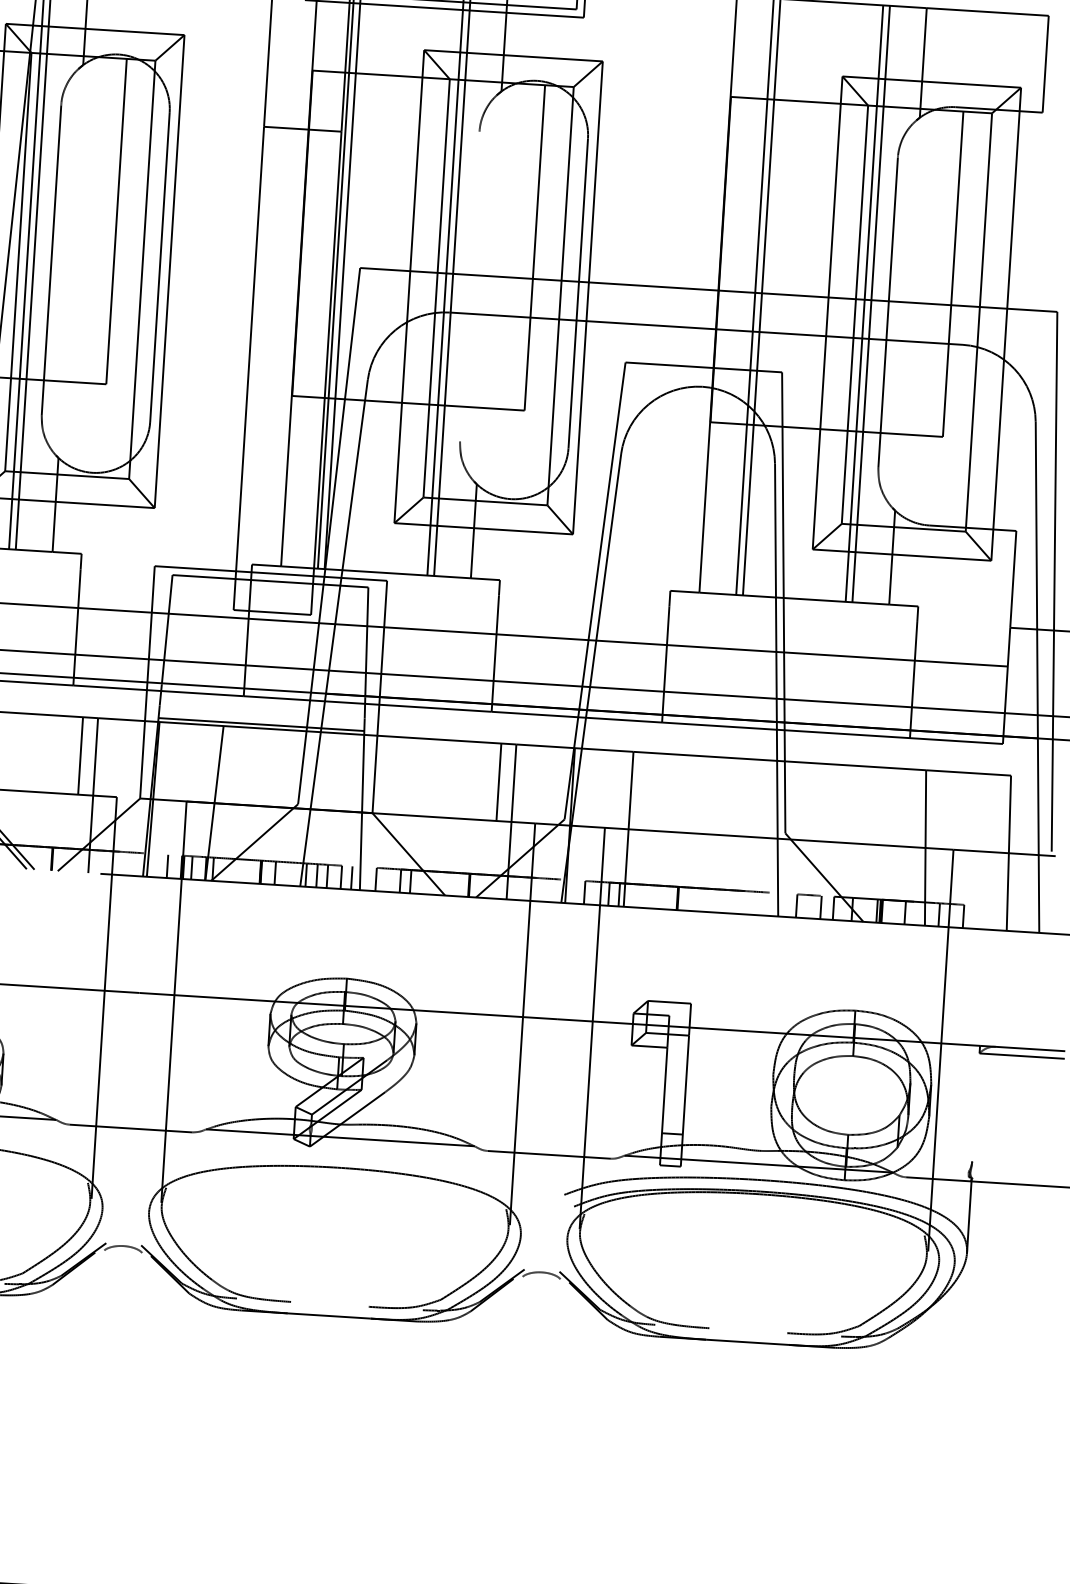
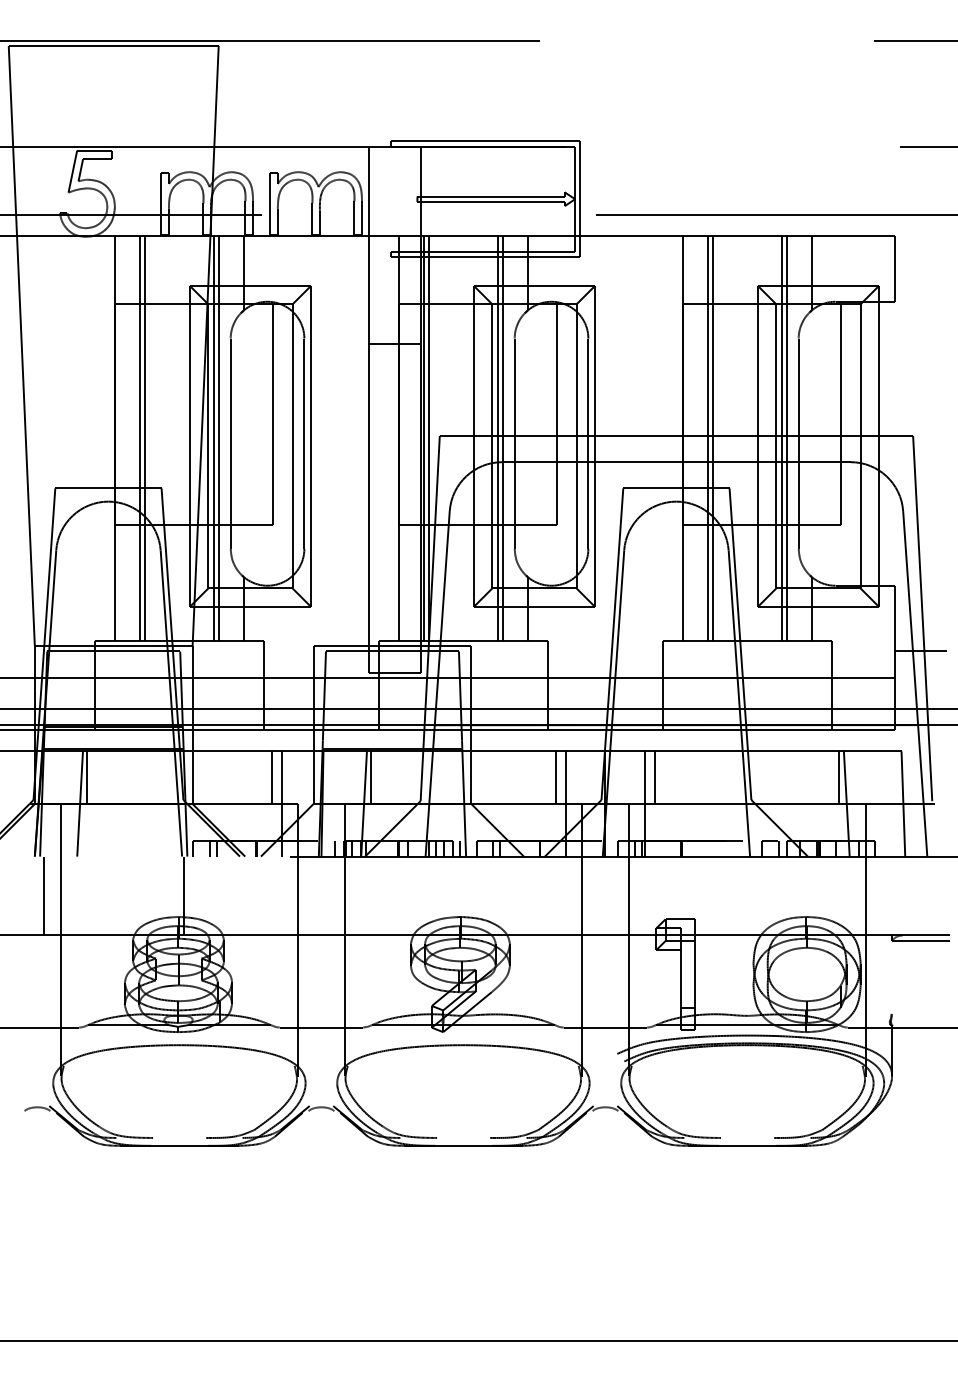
line: (469, 286) -> (514, 443), added
line: (227, 764) -> (371, 777), added
line: (646, 791) -> (655, 777), added
line: (917, 808) -> (839, 777), added

